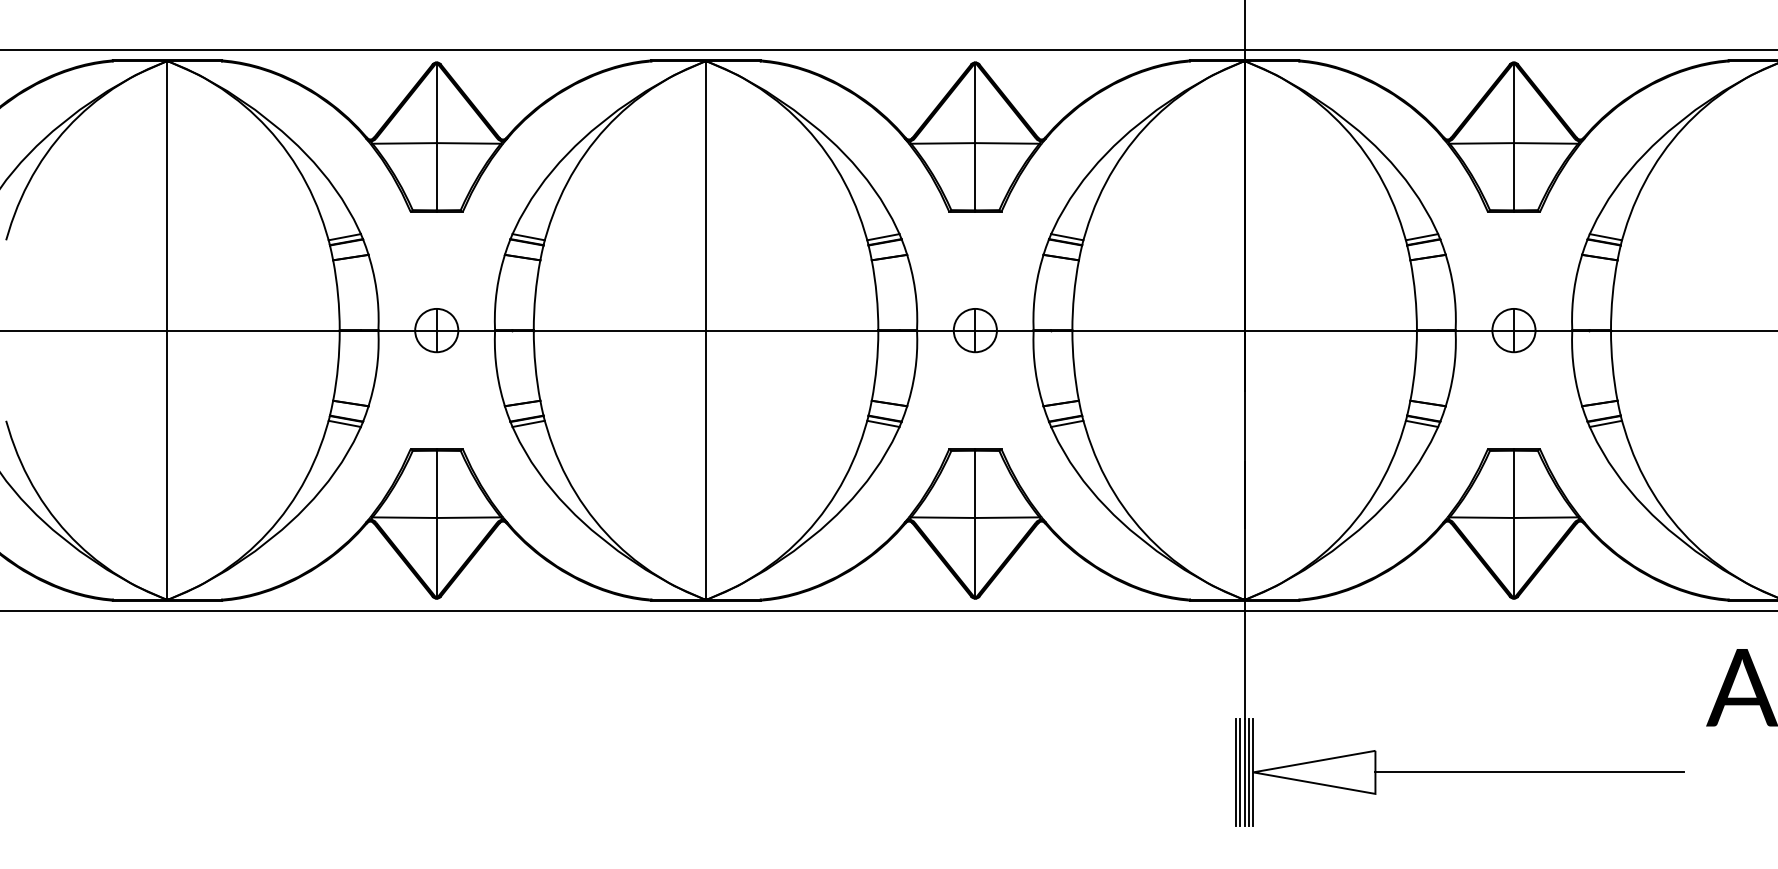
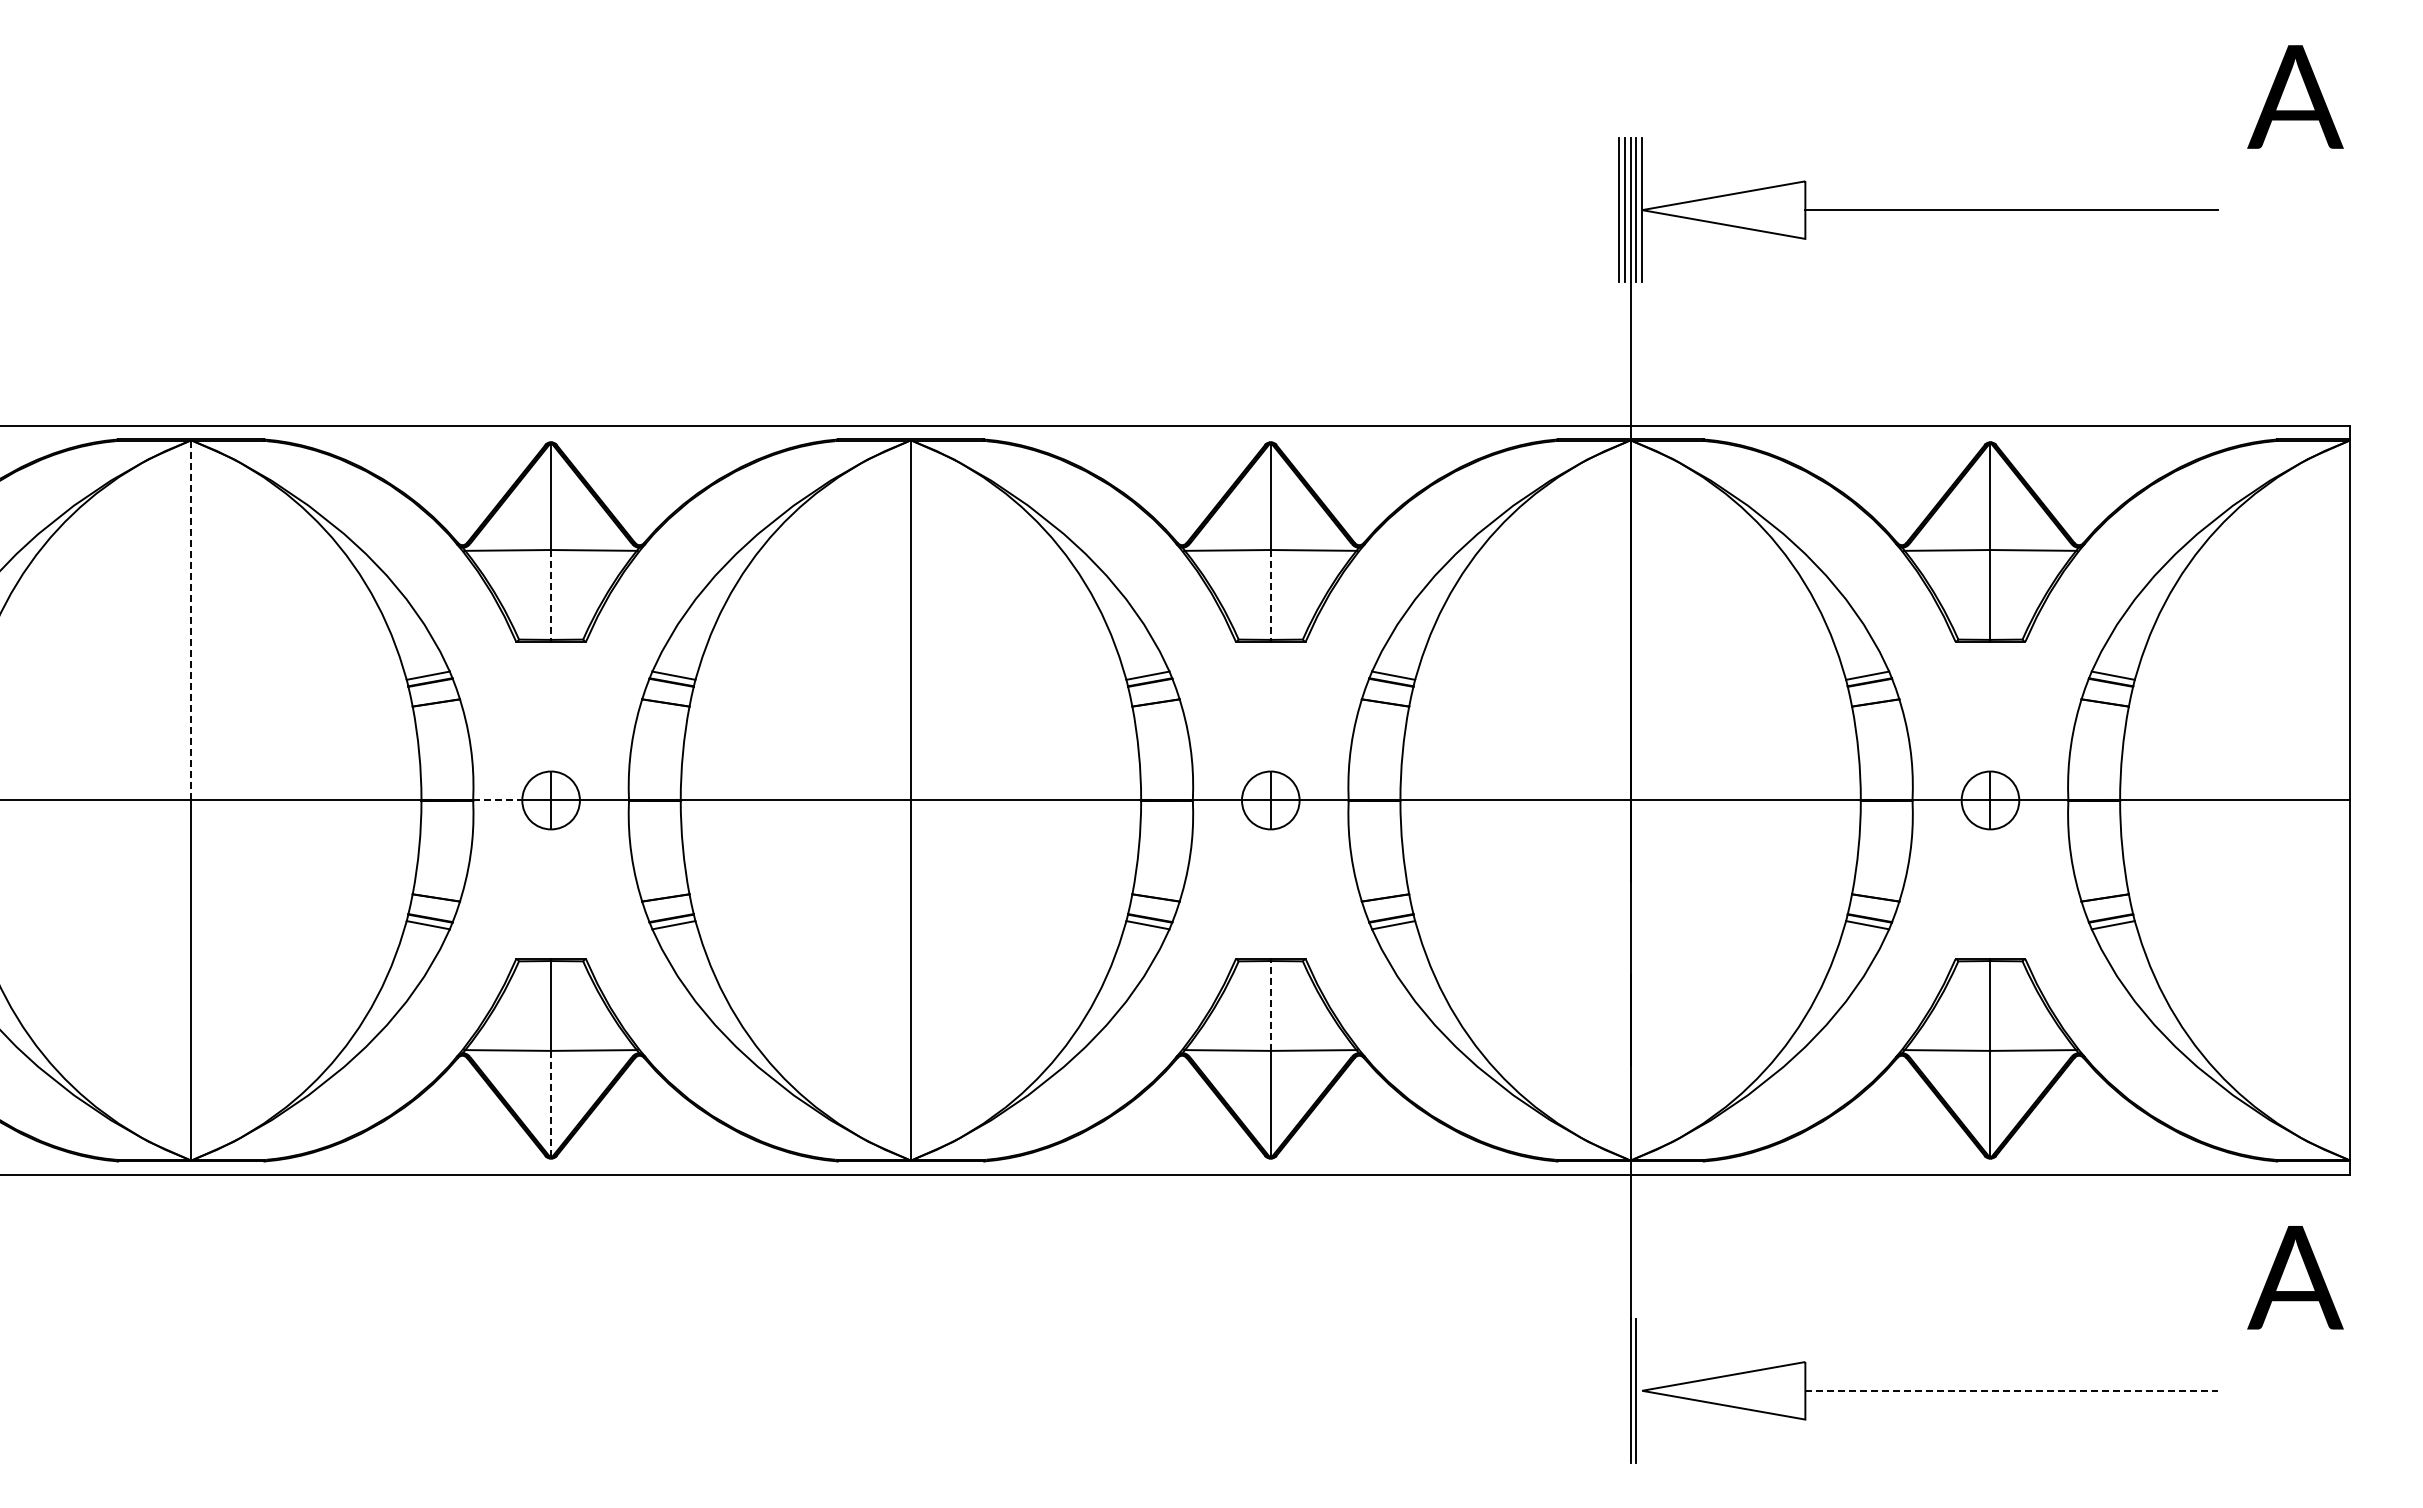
line: (437, 176) -> (551, 594), solid -> dashed
line: (975, 176) -> (1270, 594), solid -> dashed
line: (167, 195) -> (191, 620), solid -> dashed
line: (396, 330) -> (497, 800), solid -> dashed
line: (975, 484) -> (1270, 1005), solid -> dashed
line: (437, 557) -> (551, 1103), solid -> dashed
line: (1236, 772) -> (1619, 1390), removed
line: (1240, 772) -> (1624, 1390), removed
line: (1253, 772) -> (1642, 1390), removed
line: (1530, 772) -> (2012, 1390), solid -> dashed

